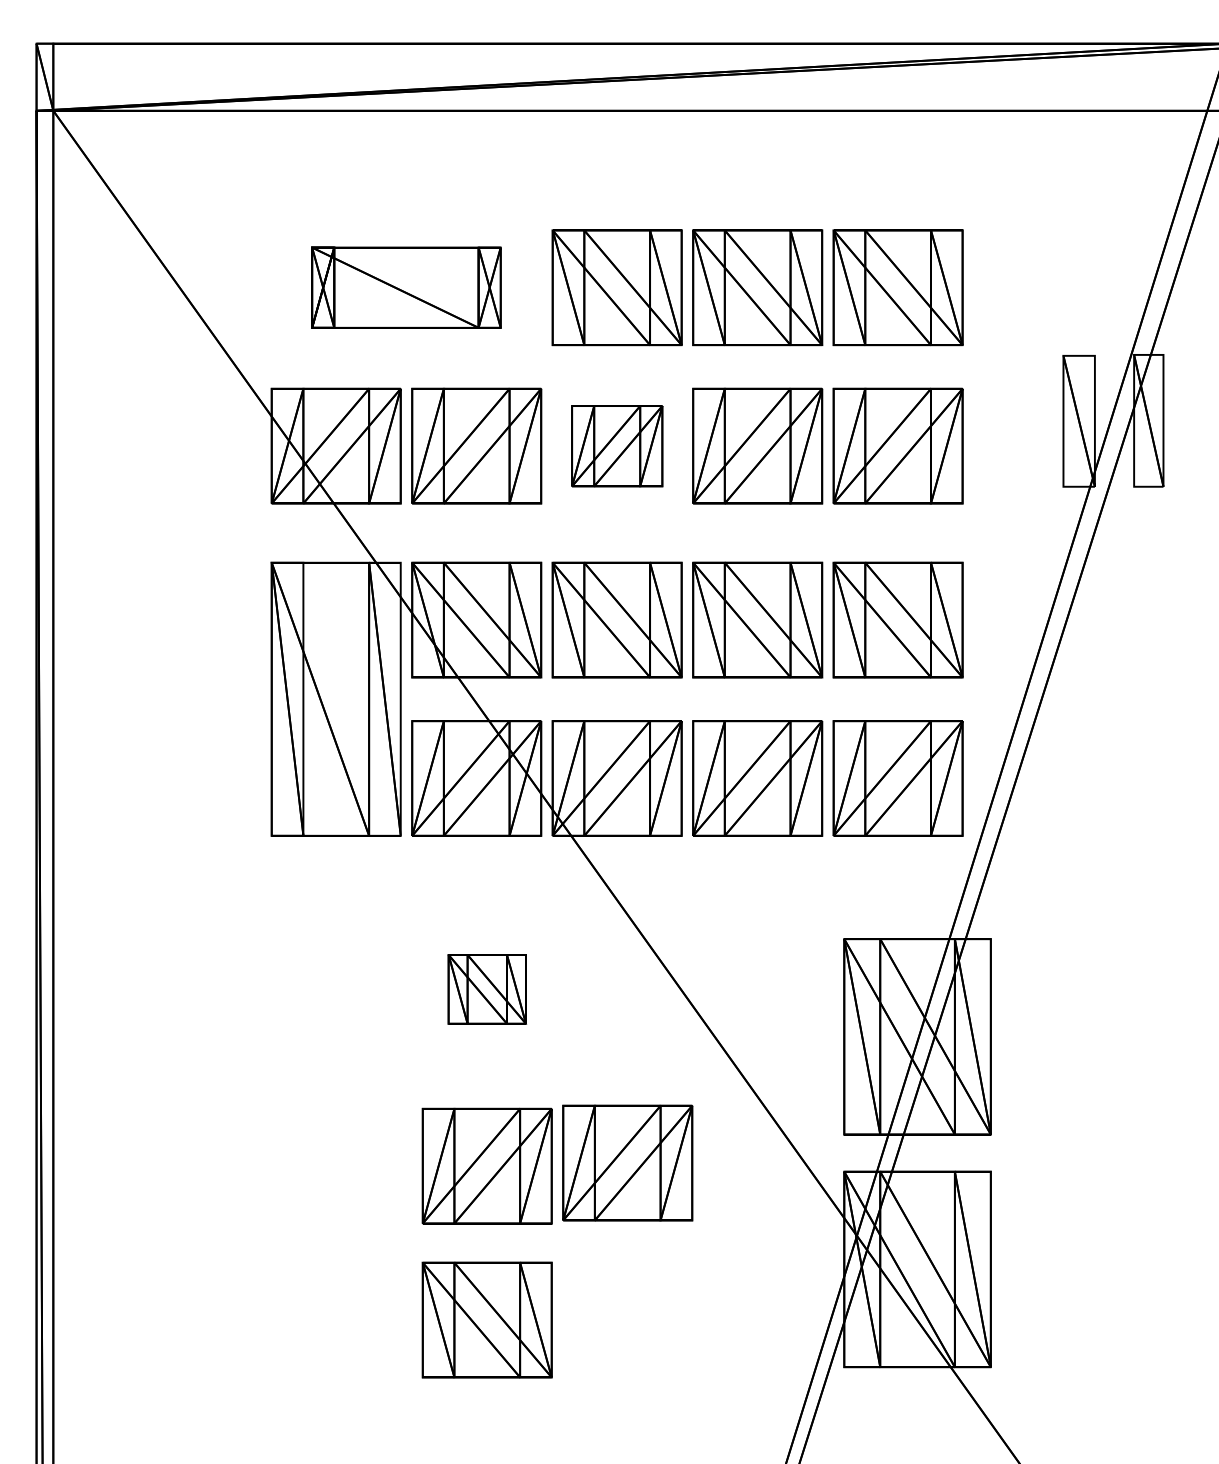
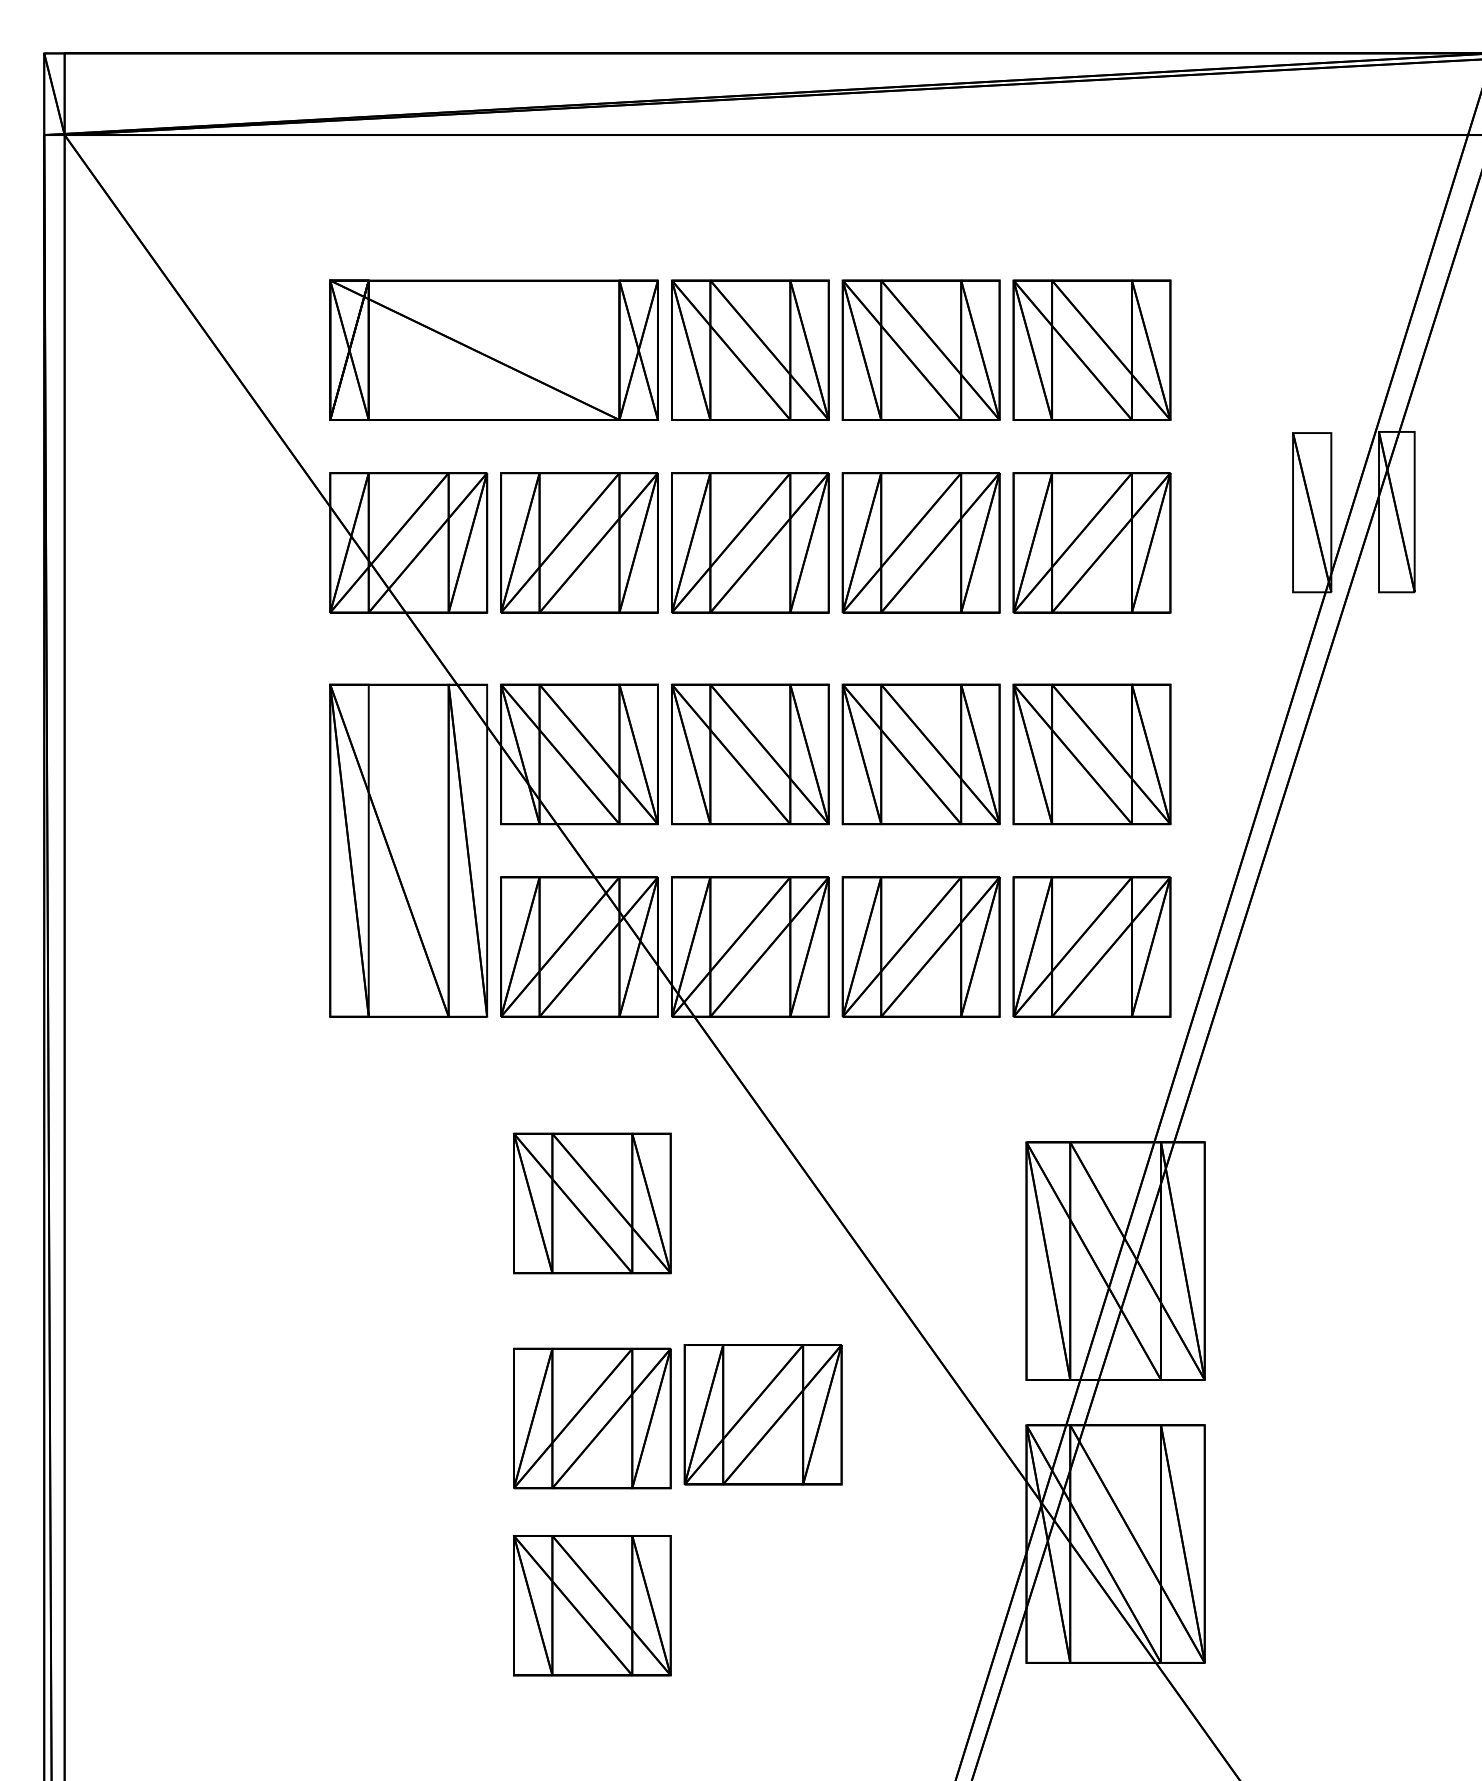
part: (405, 287) -> (493, 349), size x1.43
part: (617, 445) -> (750, 542), size x1.43
part: (487, 989) -> (592, 1203), size x1.67

